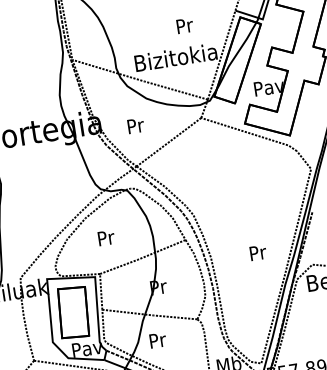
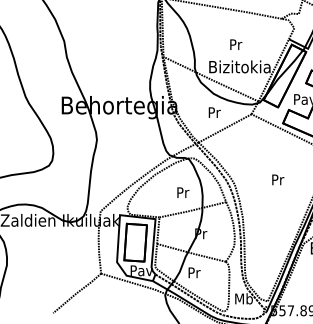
text: (185, 25) -> (236, 44), moved
text: (135, 125) -> (214, 112), moved
text: (106, 237) -> (183, 192), moved
text: (258, 252) -> (278, 179), moved

